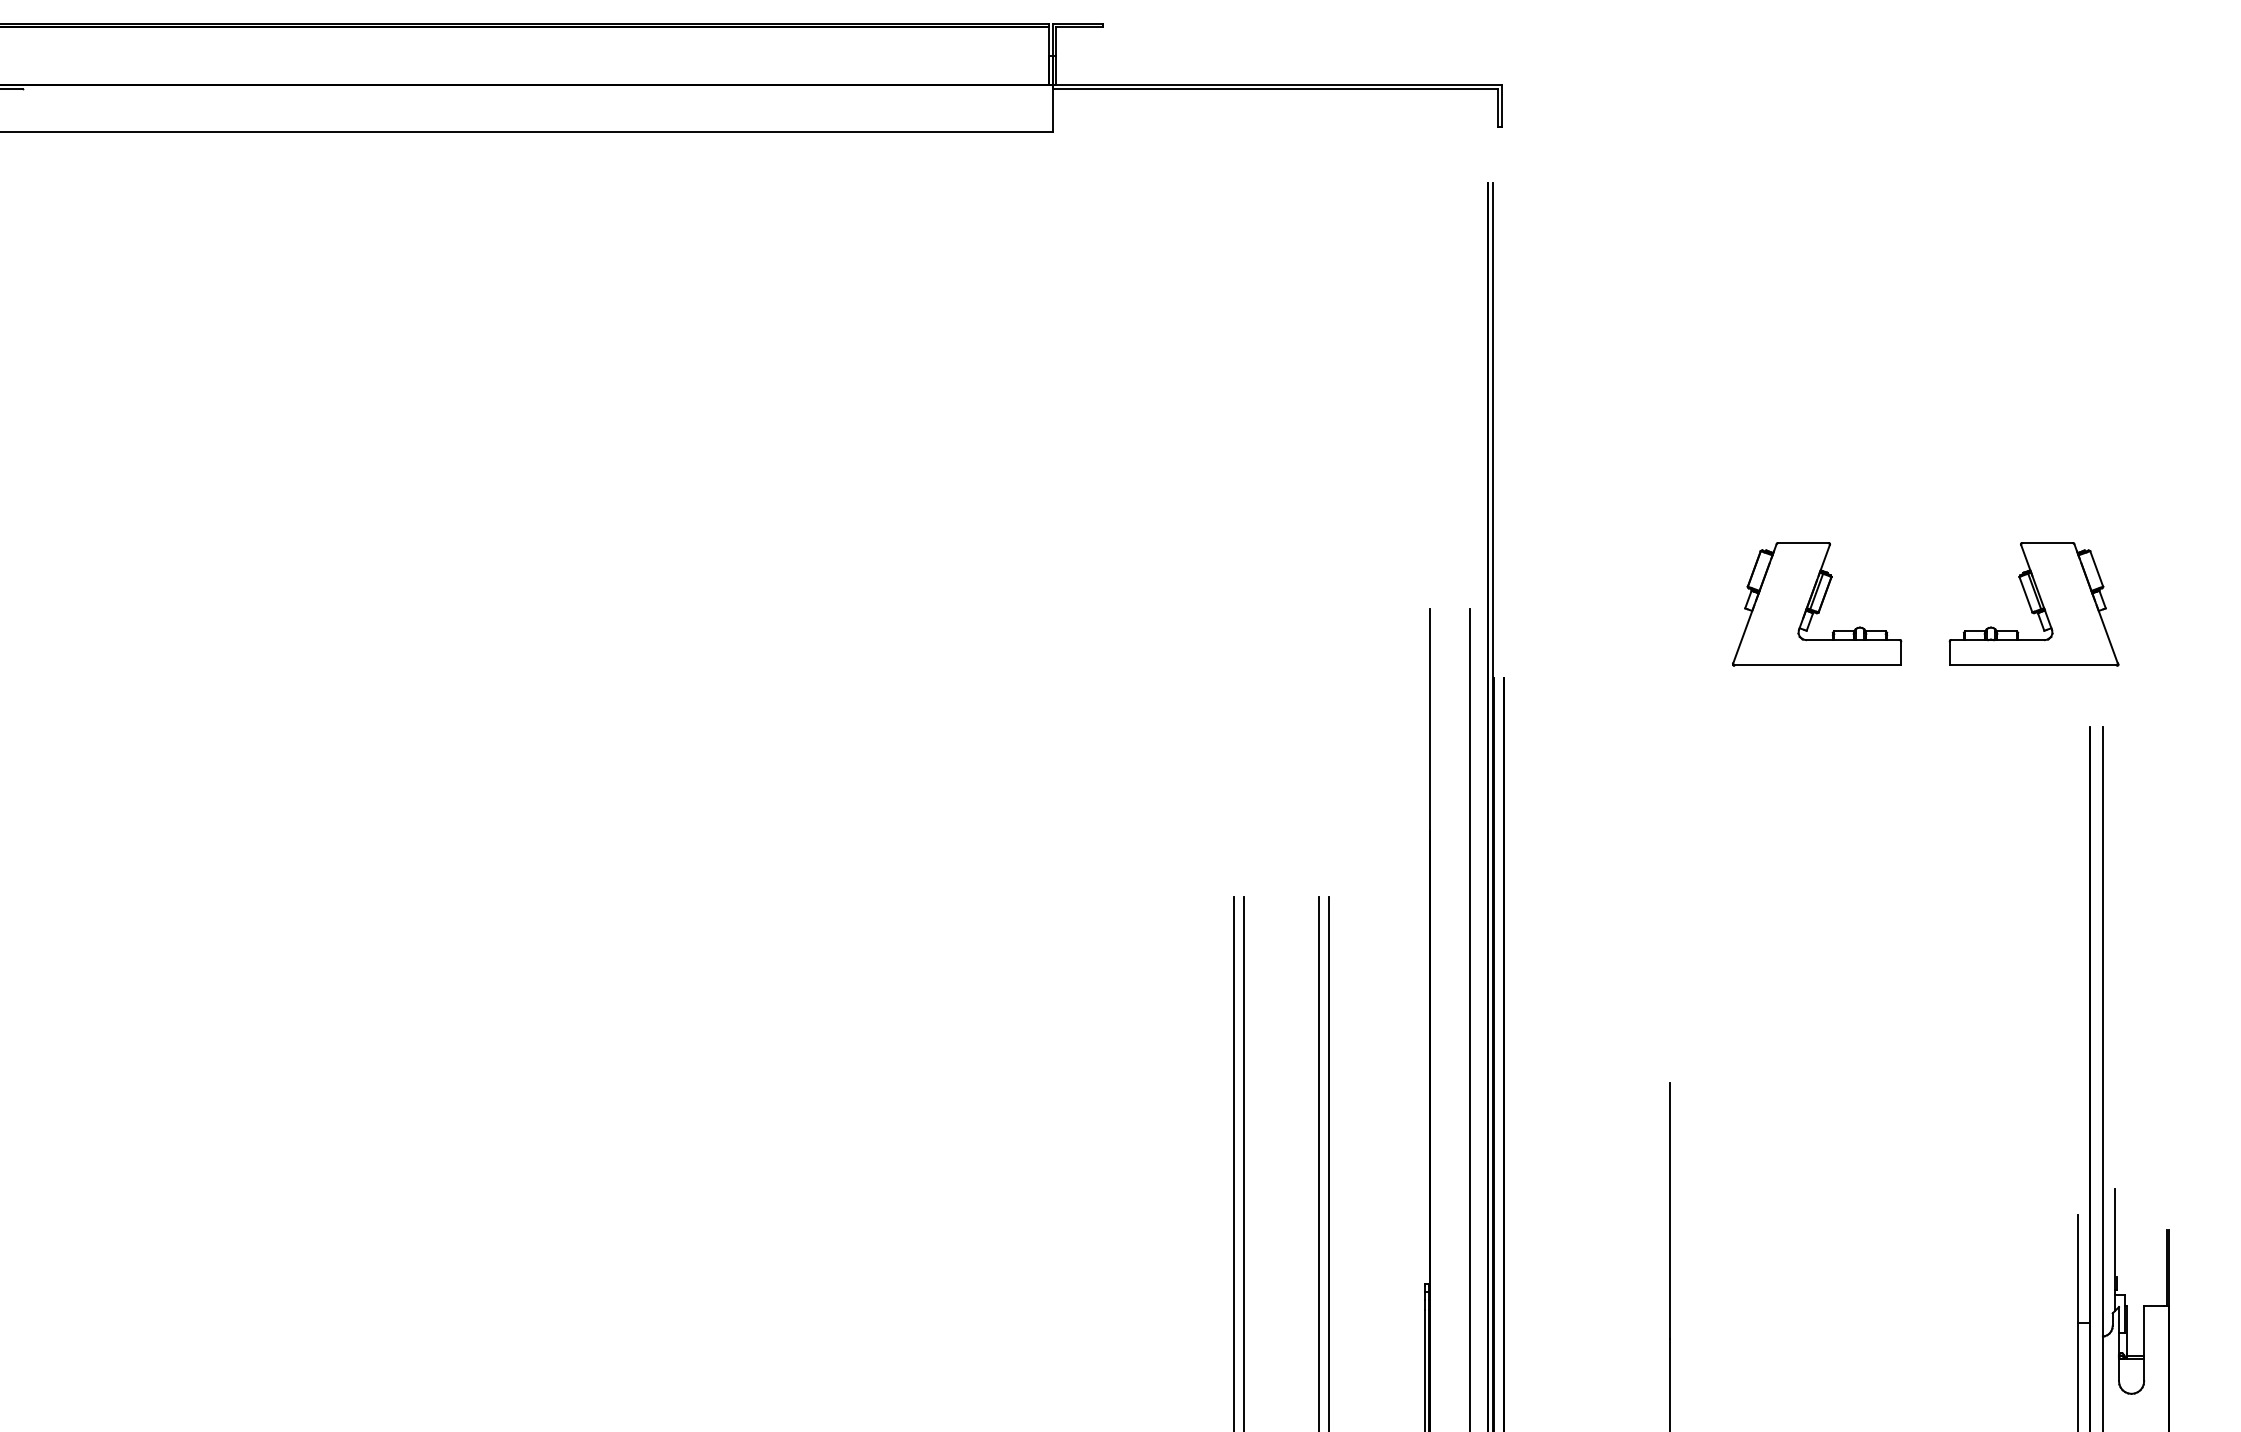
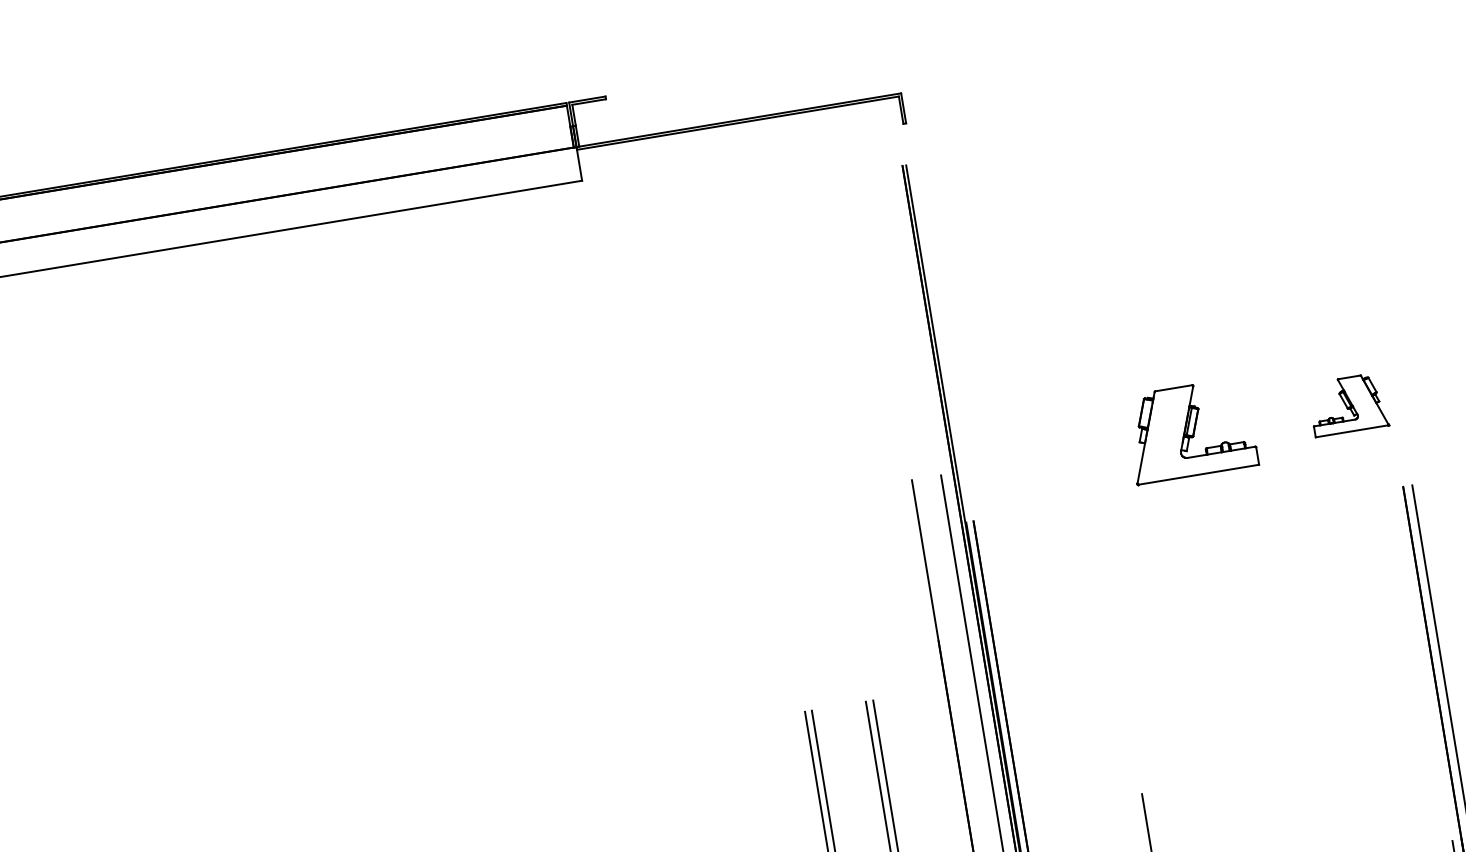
part: (2033, 604) -> (1347, 404), size x0.6

